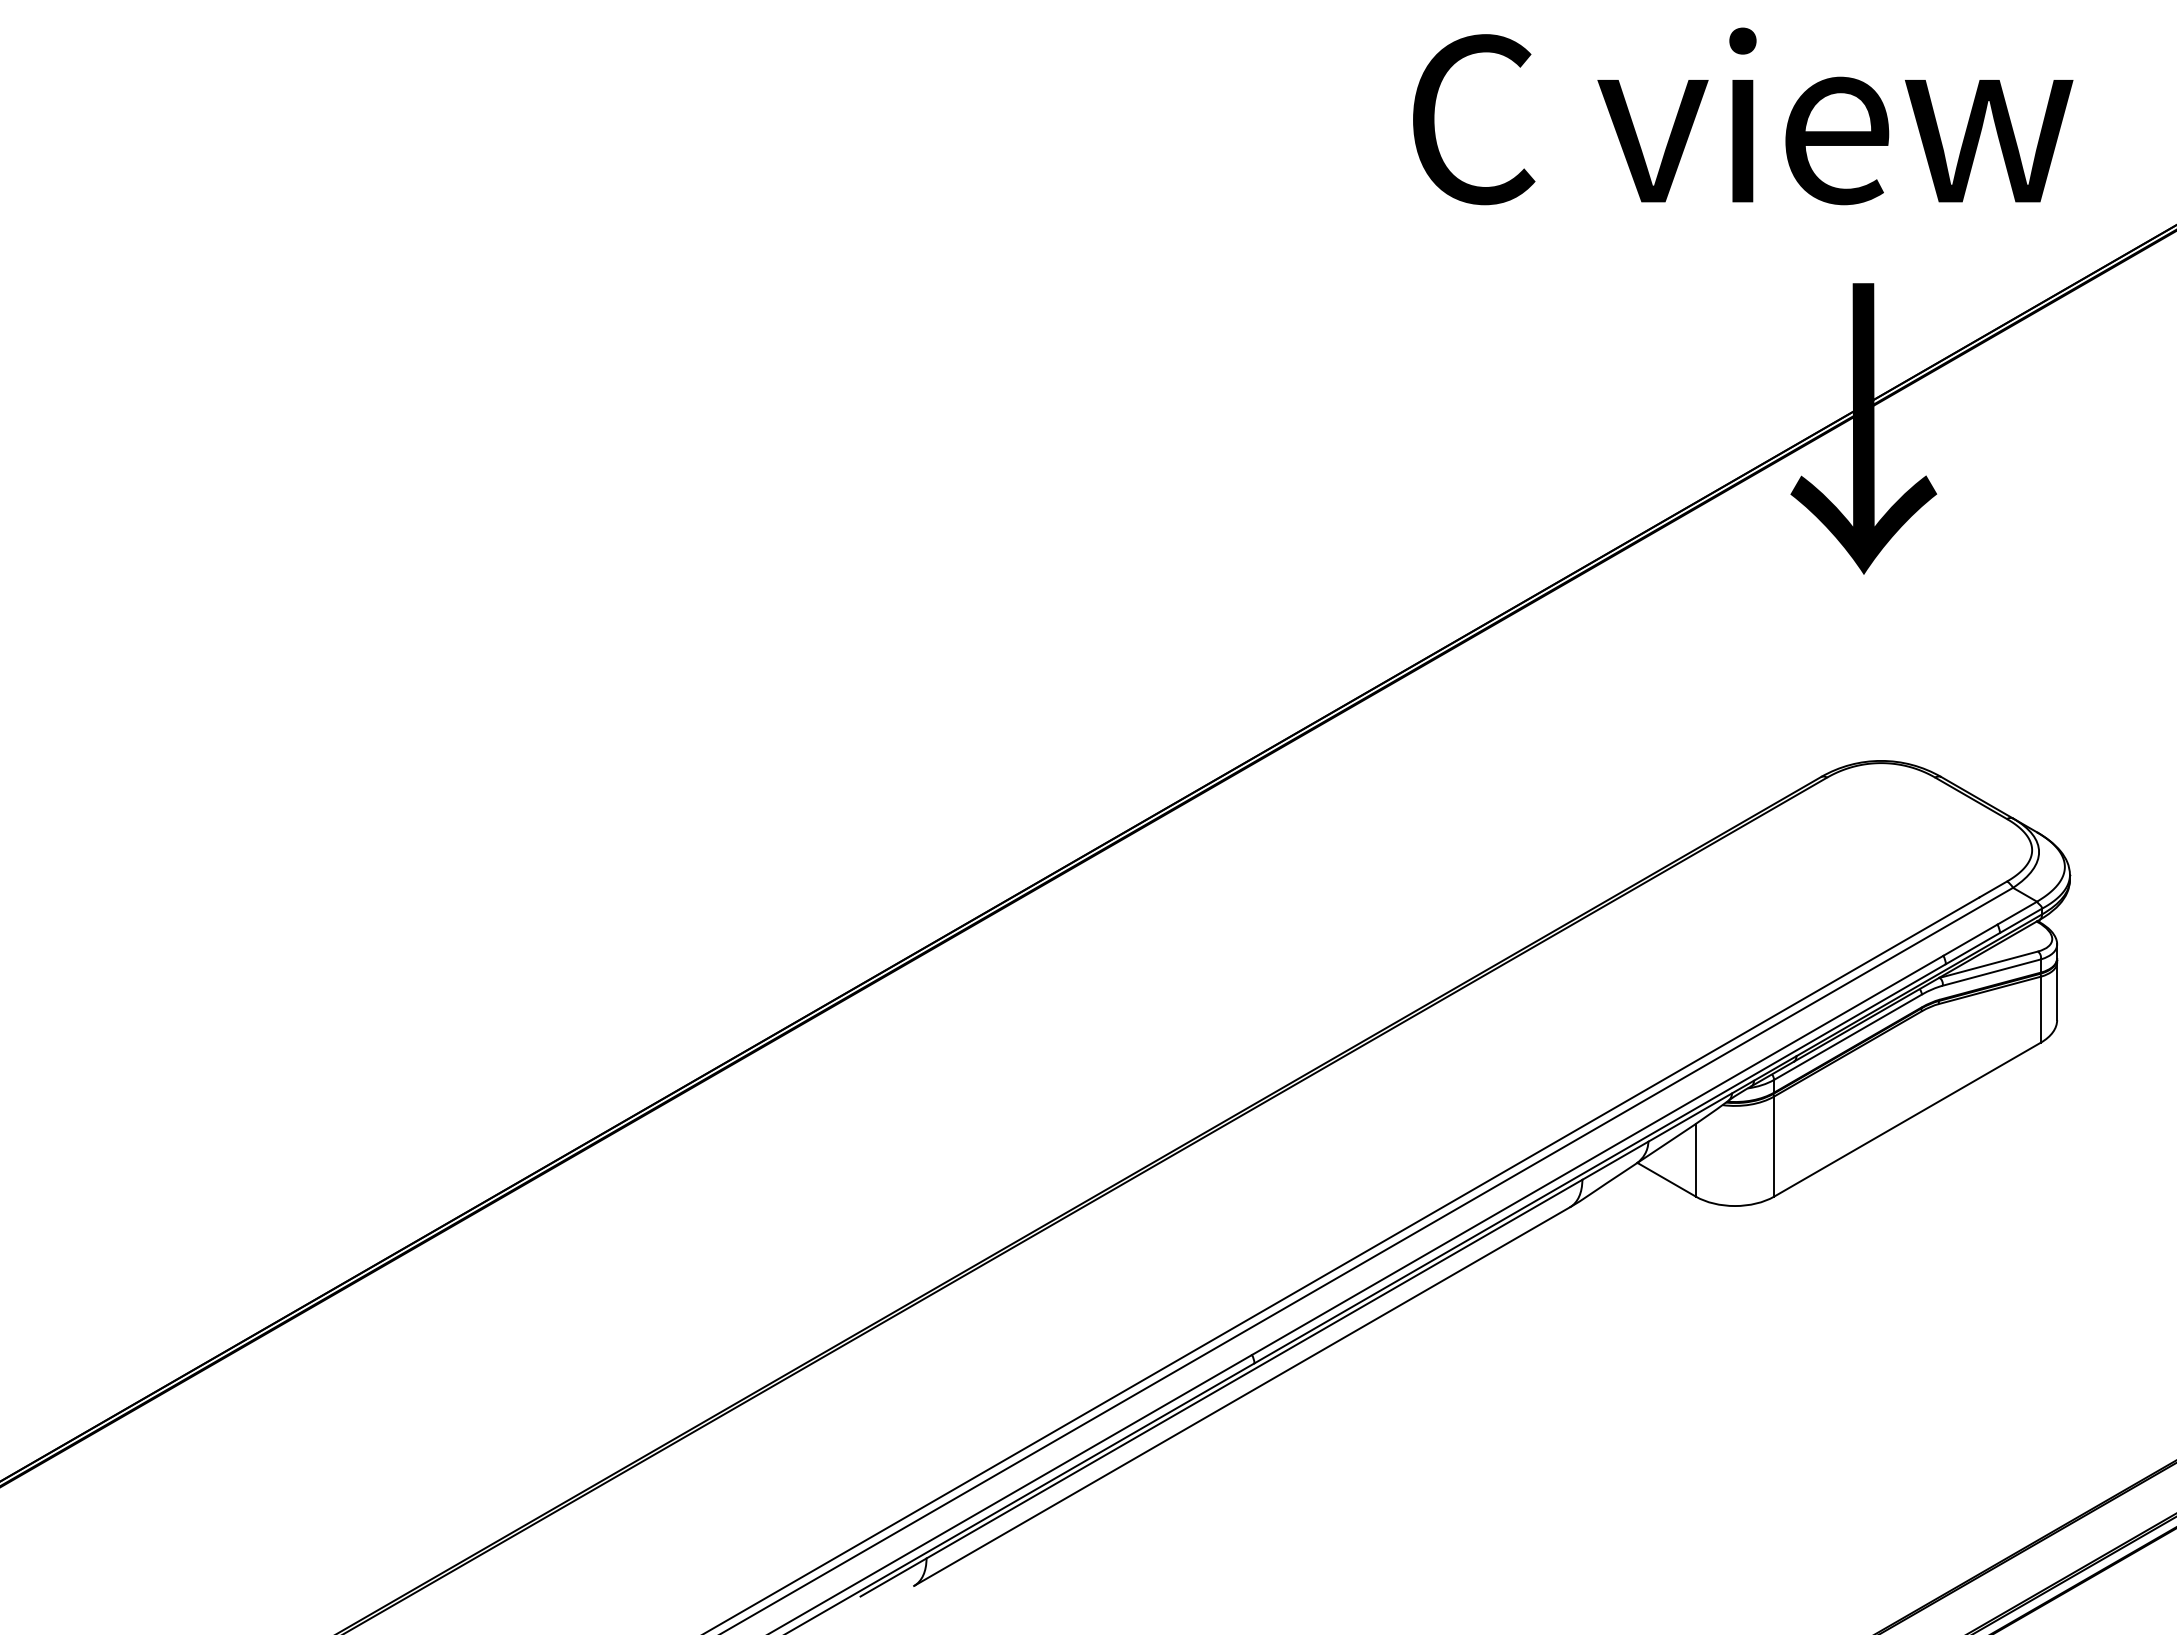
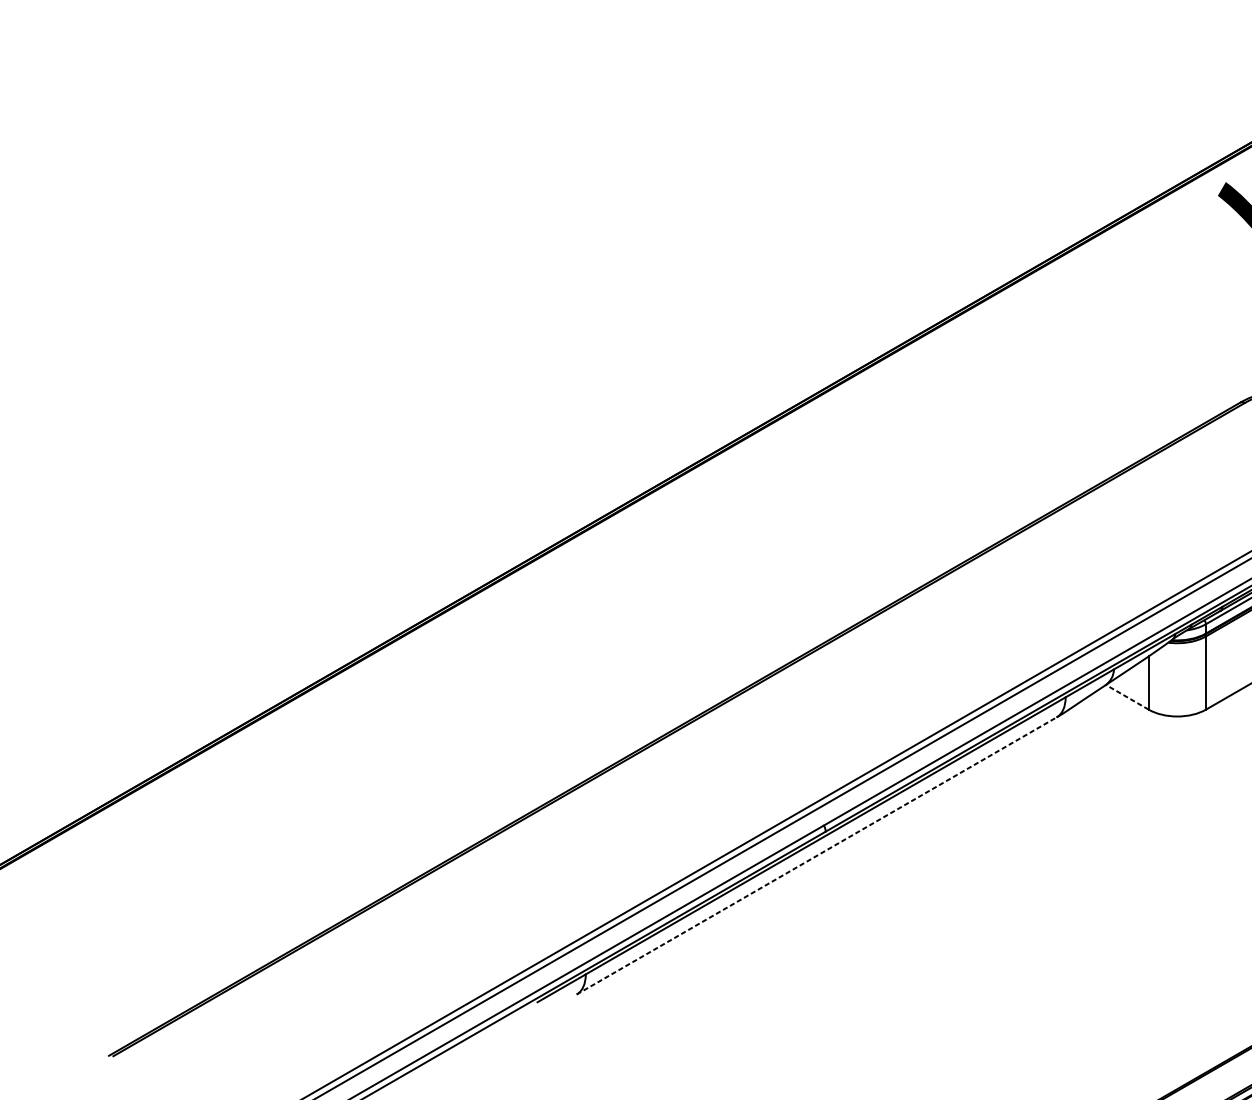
line: (1666, 1179) -> (1127, 697), solid -> dashed
line: (1242, 1396) -> (816, 855), solid -> dashed

